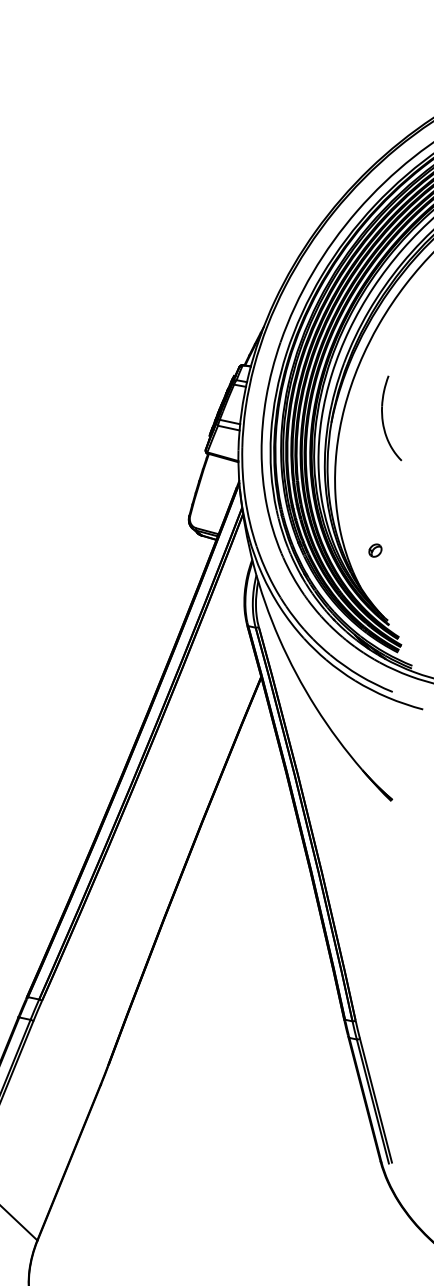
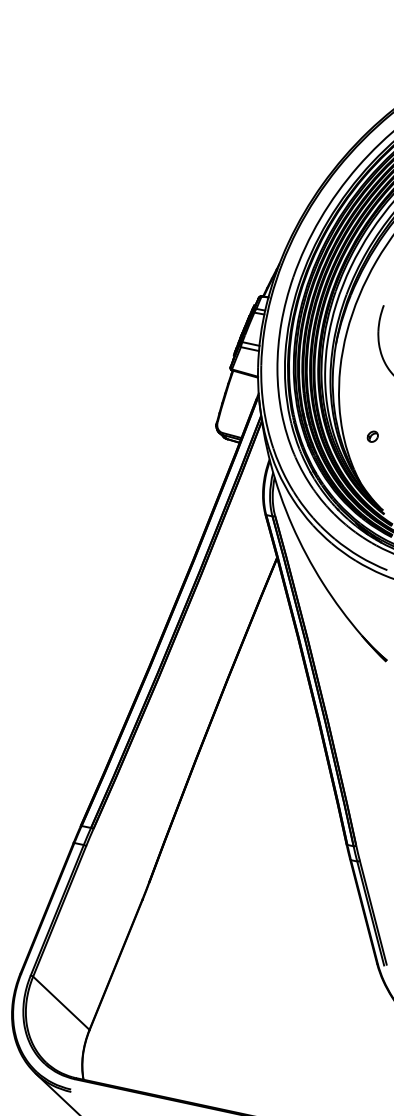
part: (375, 550) -> (372, 436), moved

